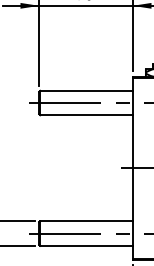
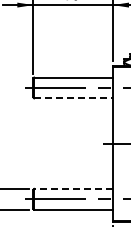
line: (87, 115) -> (74, 98), solid -> dashed
line: (86, 220) -> (73, 188), solid -> dashed

